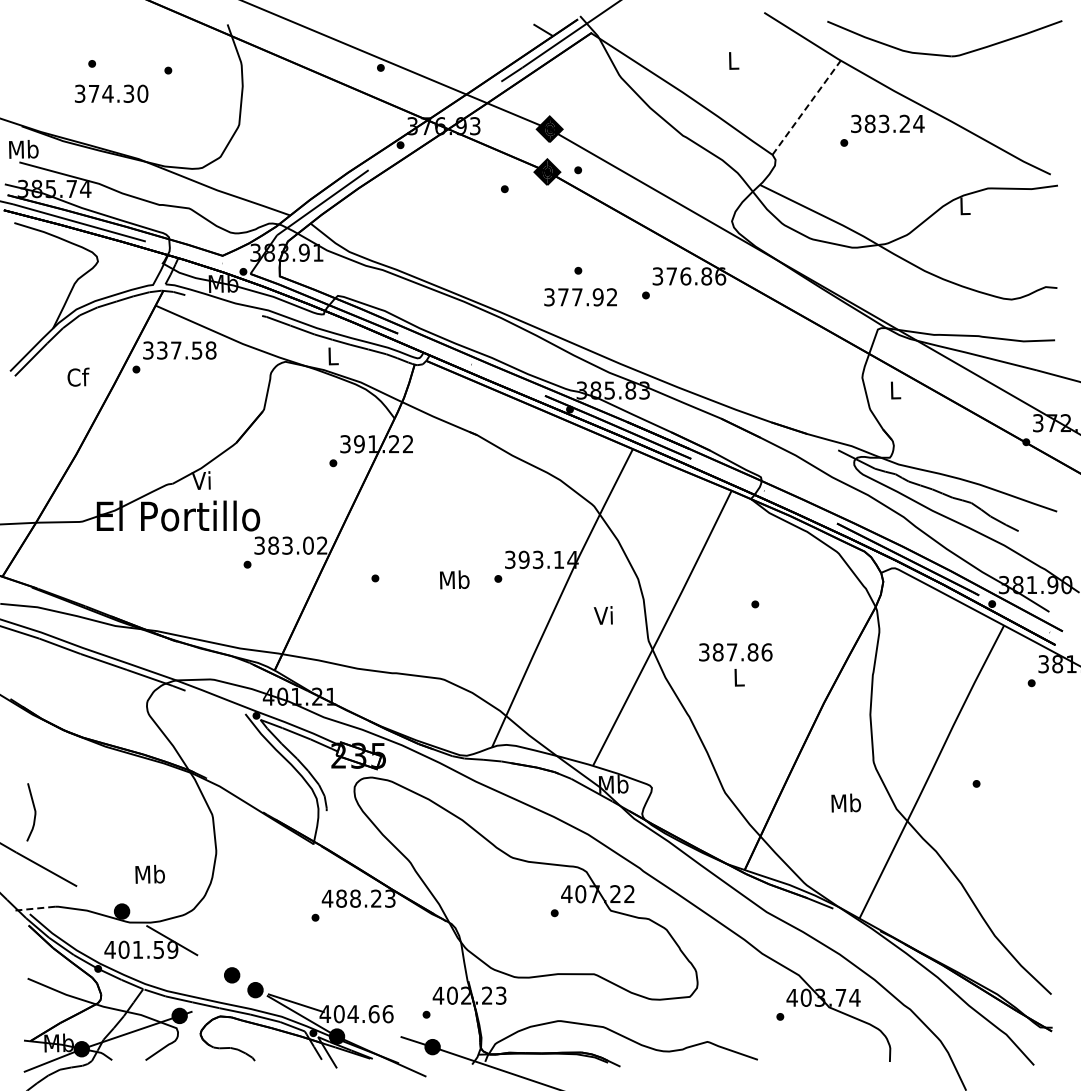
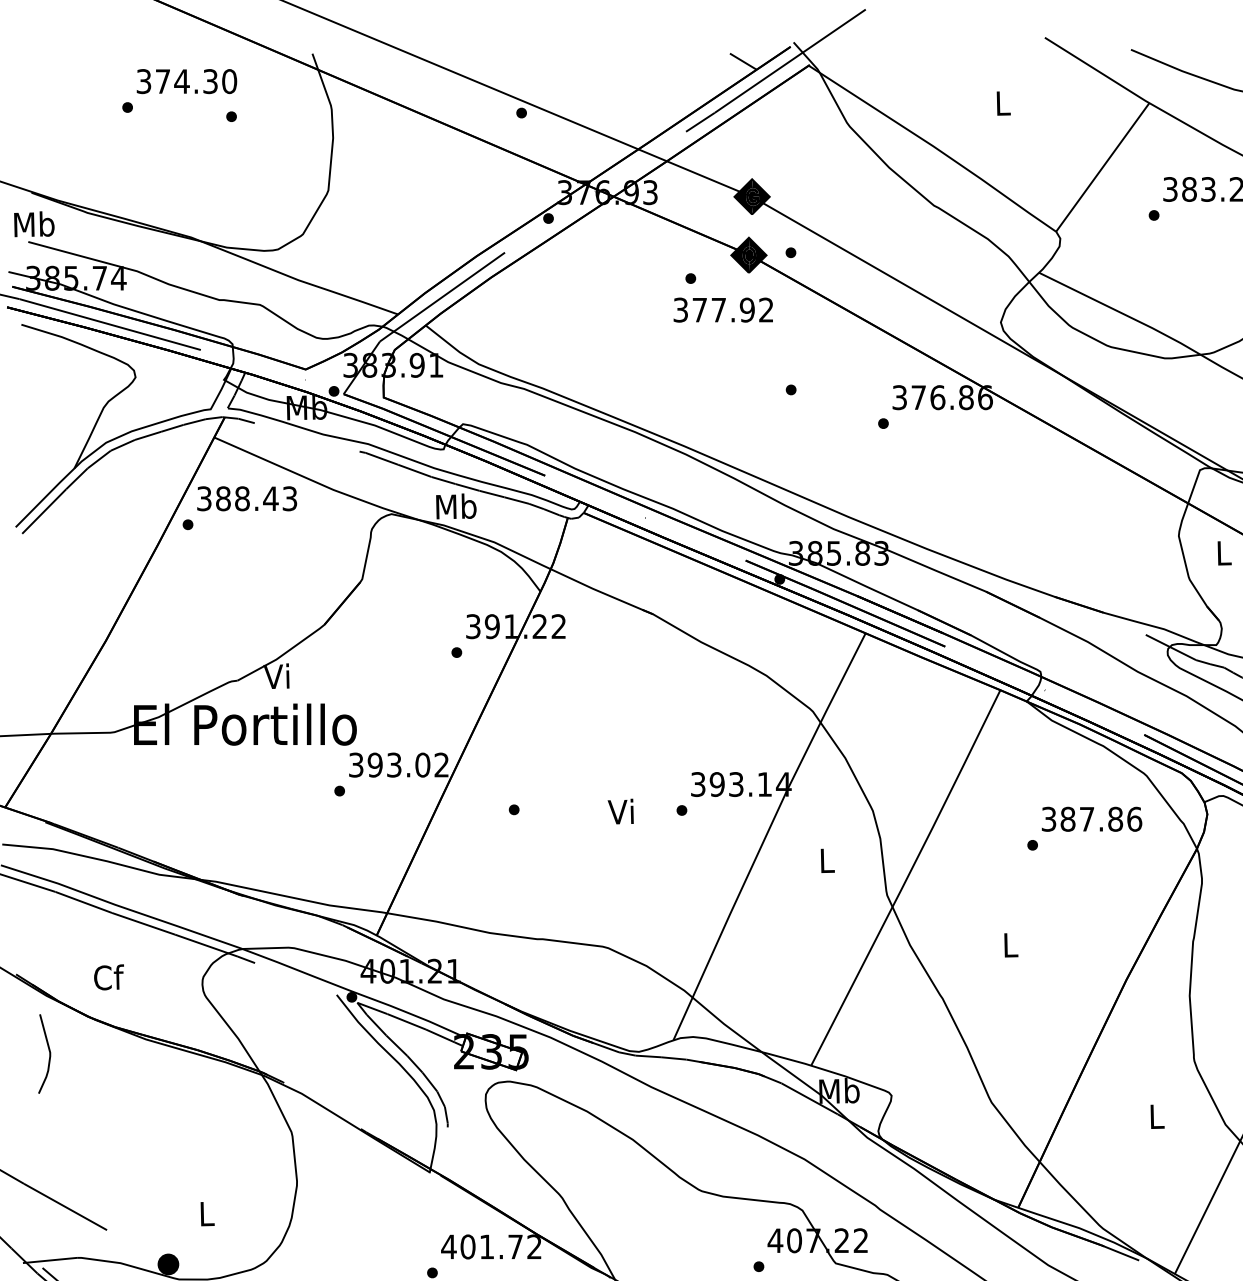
text: (111, 93) -> (186, 81), moved
line: (806, 108) -> (1102, 168), dashed -> solid
text: (580, 297) -> (723, 310), moved
text: (186, 350) -> (256, 498), 337.58 -> 388.43
text: (332, 355) -> (455, 505), L -> Mb
text: (78, 376) -> (108, 976), moved
text: (273, 545) -> (375, 764), 383.02 -> 393.02
text: (454, 579) -> (622, 811), Mb -> Vi
text: (602, 615) -> (824, 860), Vi -> L
text: (735, 652) -> (1091, 819), moved
text: (846, 802) -> (1157, 1115), Mb -> L
curve: (34, 812) -> (48, 1054), moved
text: (149, 873) -> (205, 1212), Mb -> L
text: (365, 898) -> (500, 1246), 488.23 -> 401.72
line: (35, 908) -> (50, 1260), dashed -> solid

